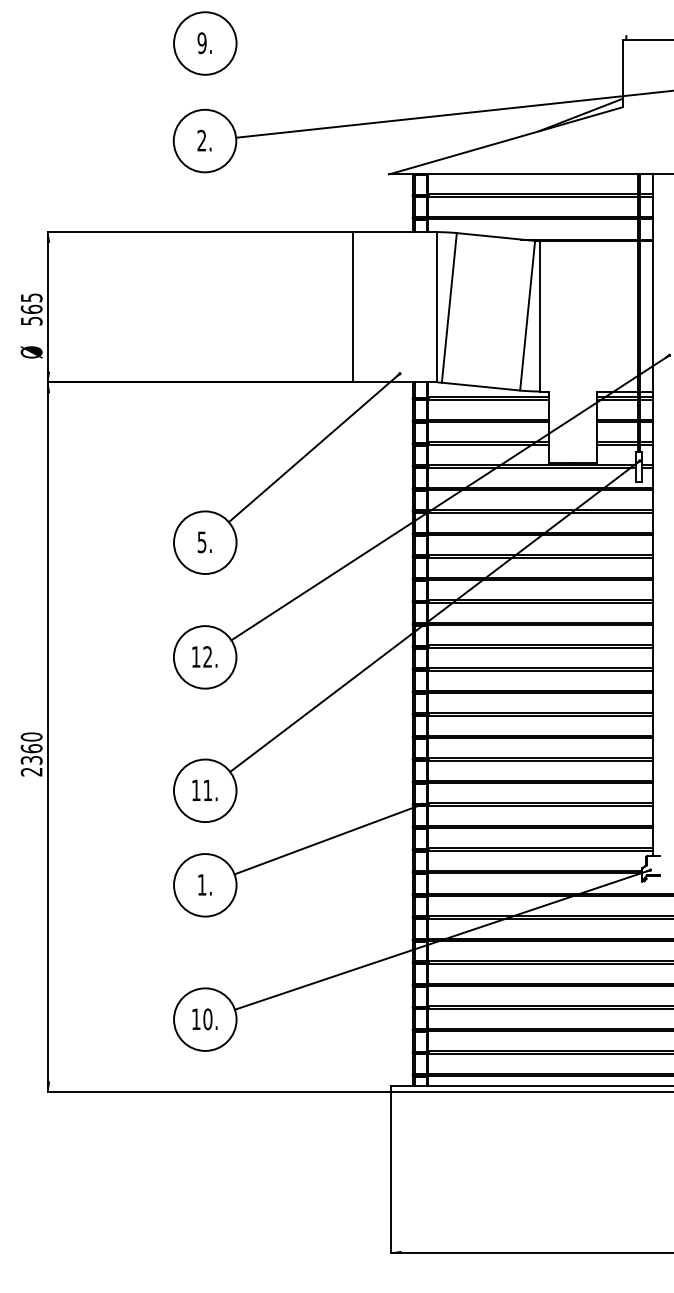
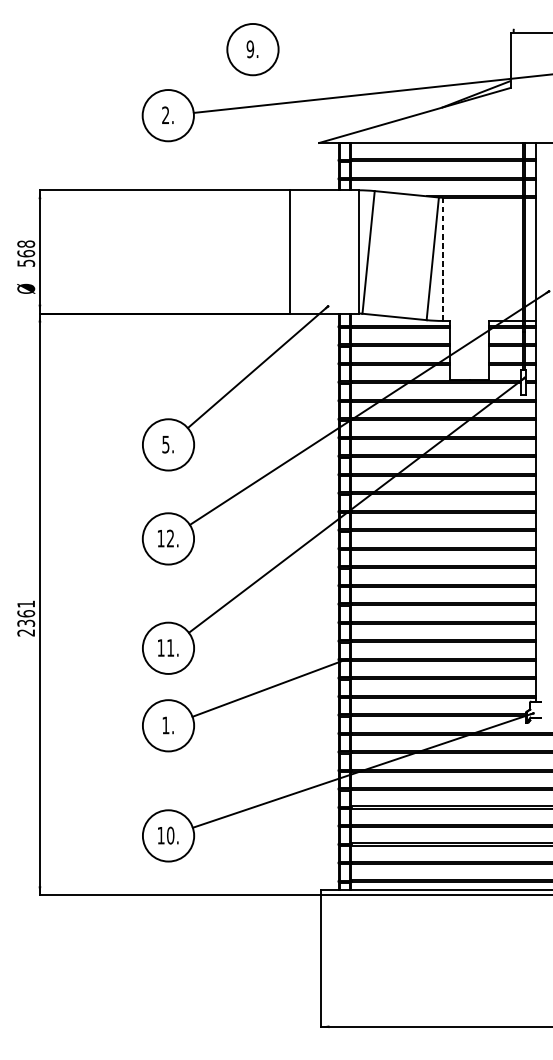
part: (205, 43) -> (253, 49), moved
text: (31, 297) -> (26, 243), 565 -> 568
line: (539, 316) -> (442, 259), solid -> dashed
text: (31, 736) -> (26, 603), 2360 -> 2361

